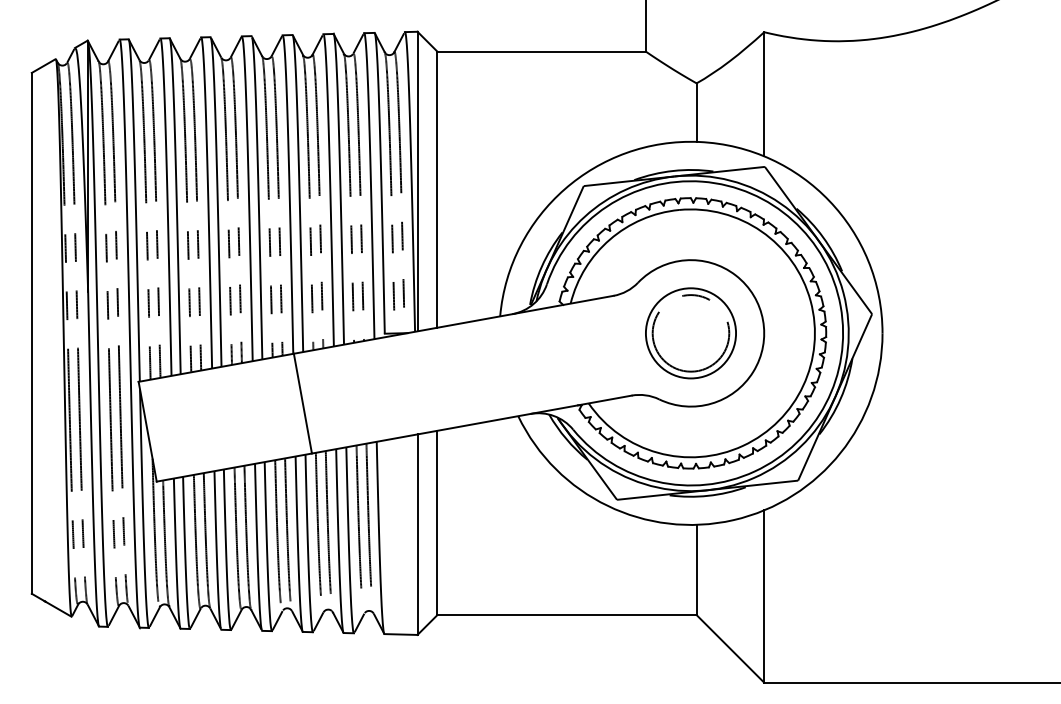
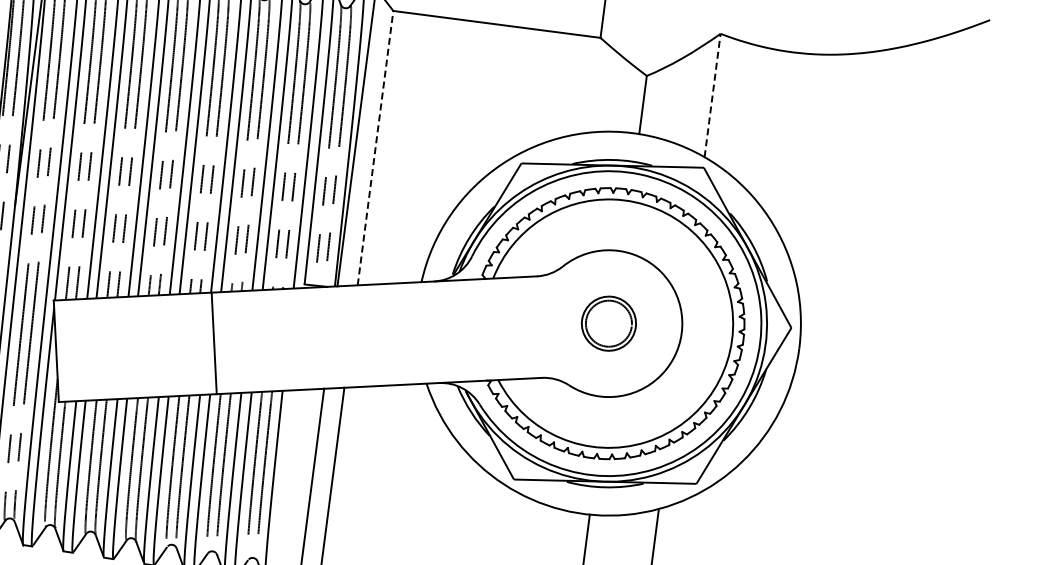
line: (764, 93) -> (712, 94), solid -> dashed
line: (437, 189) -> (375, 147), solid -> dashed
part: (690, 333) -> (608, 323), size x0.6

